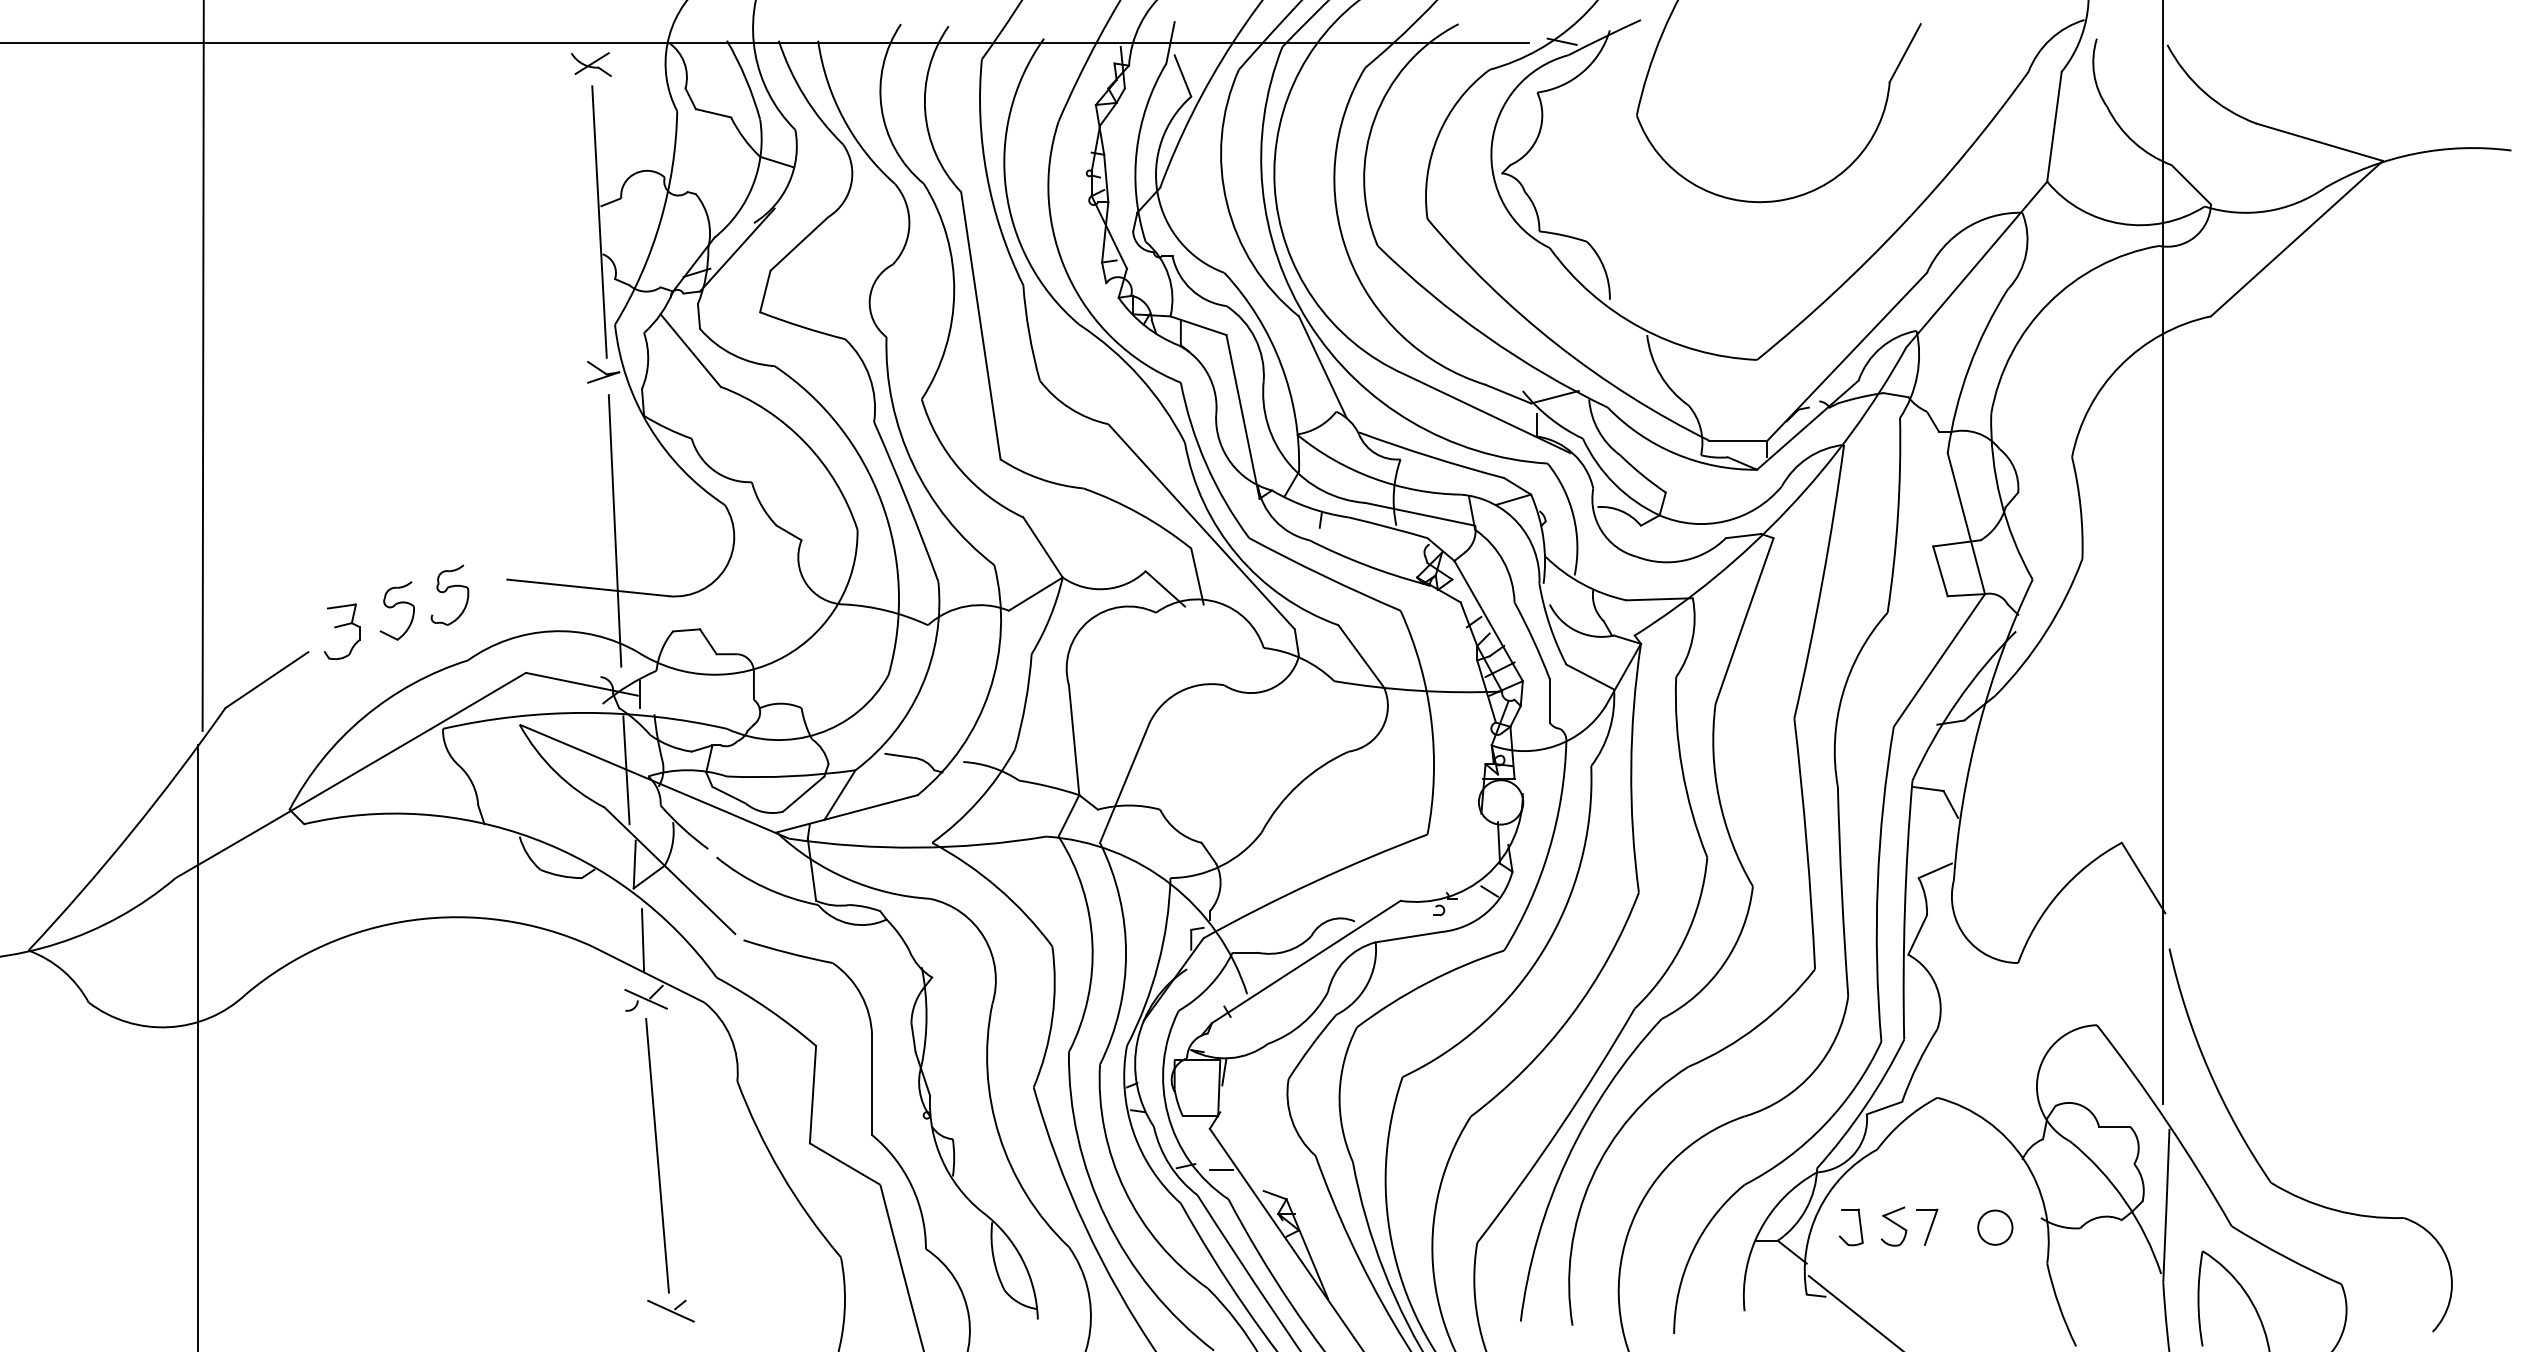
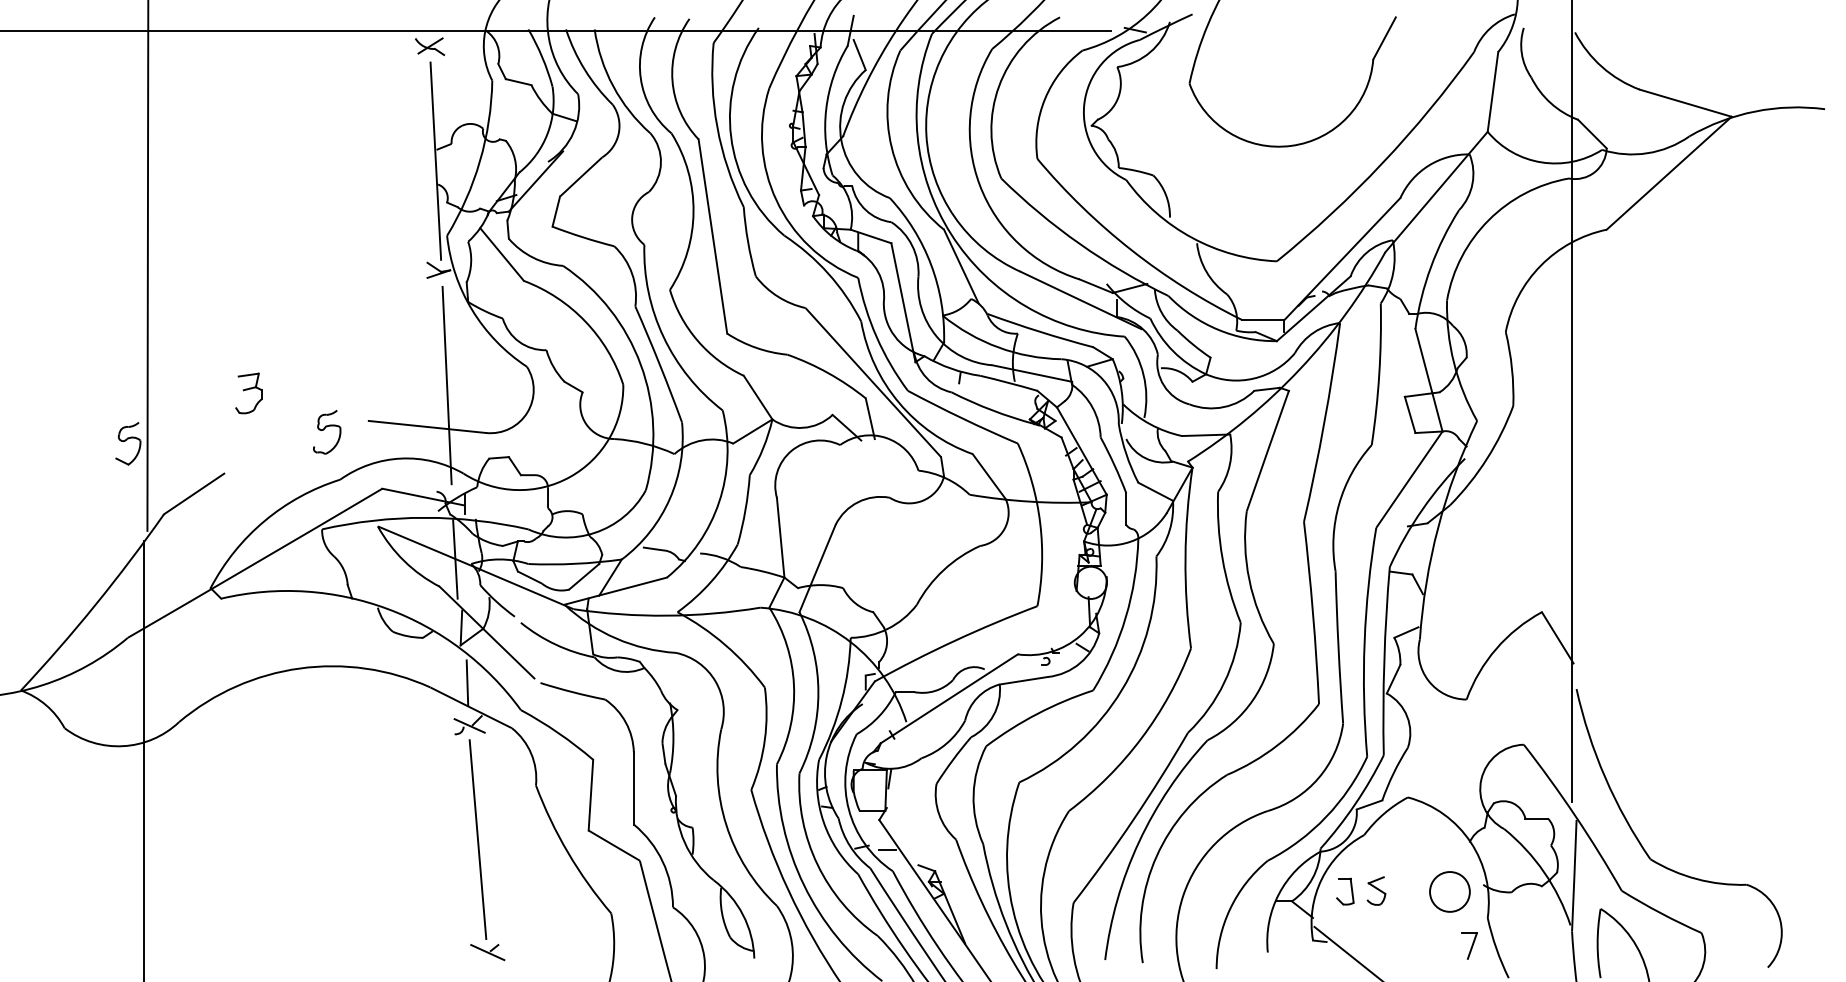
part: (396, 610) -> (127, 443), moved
part: (342, 631) -> (249, 393), moved
part: (1927, 1226) -> (1469, 945), moved
circle: (1995, 1227) -> (1450, 891), size x1.6

